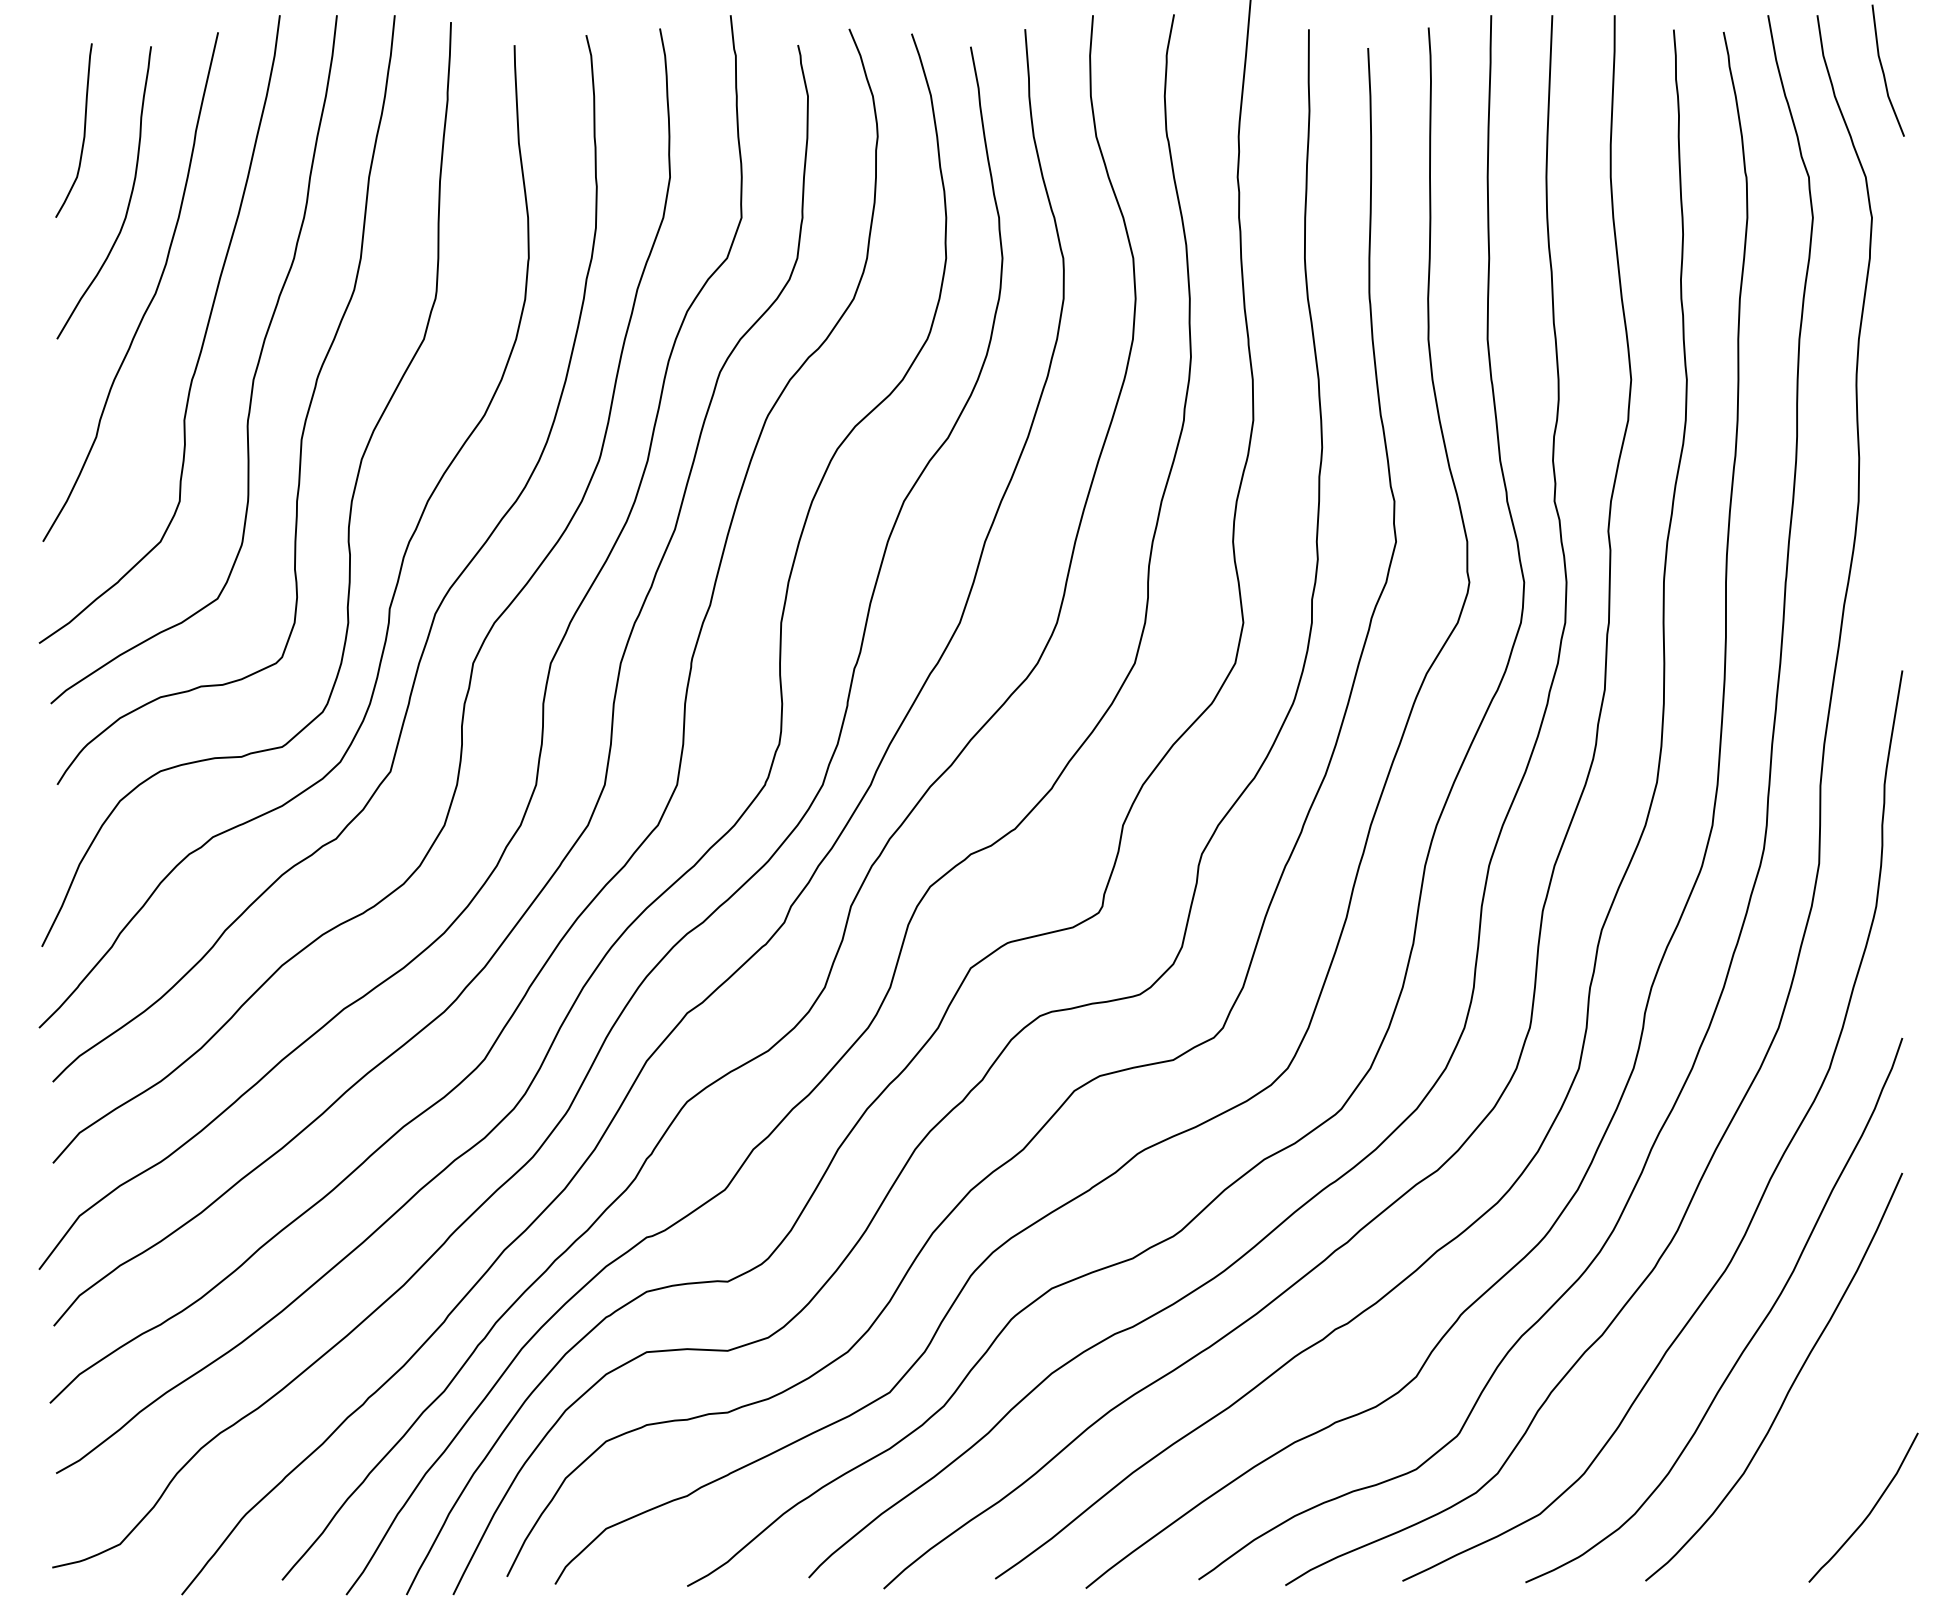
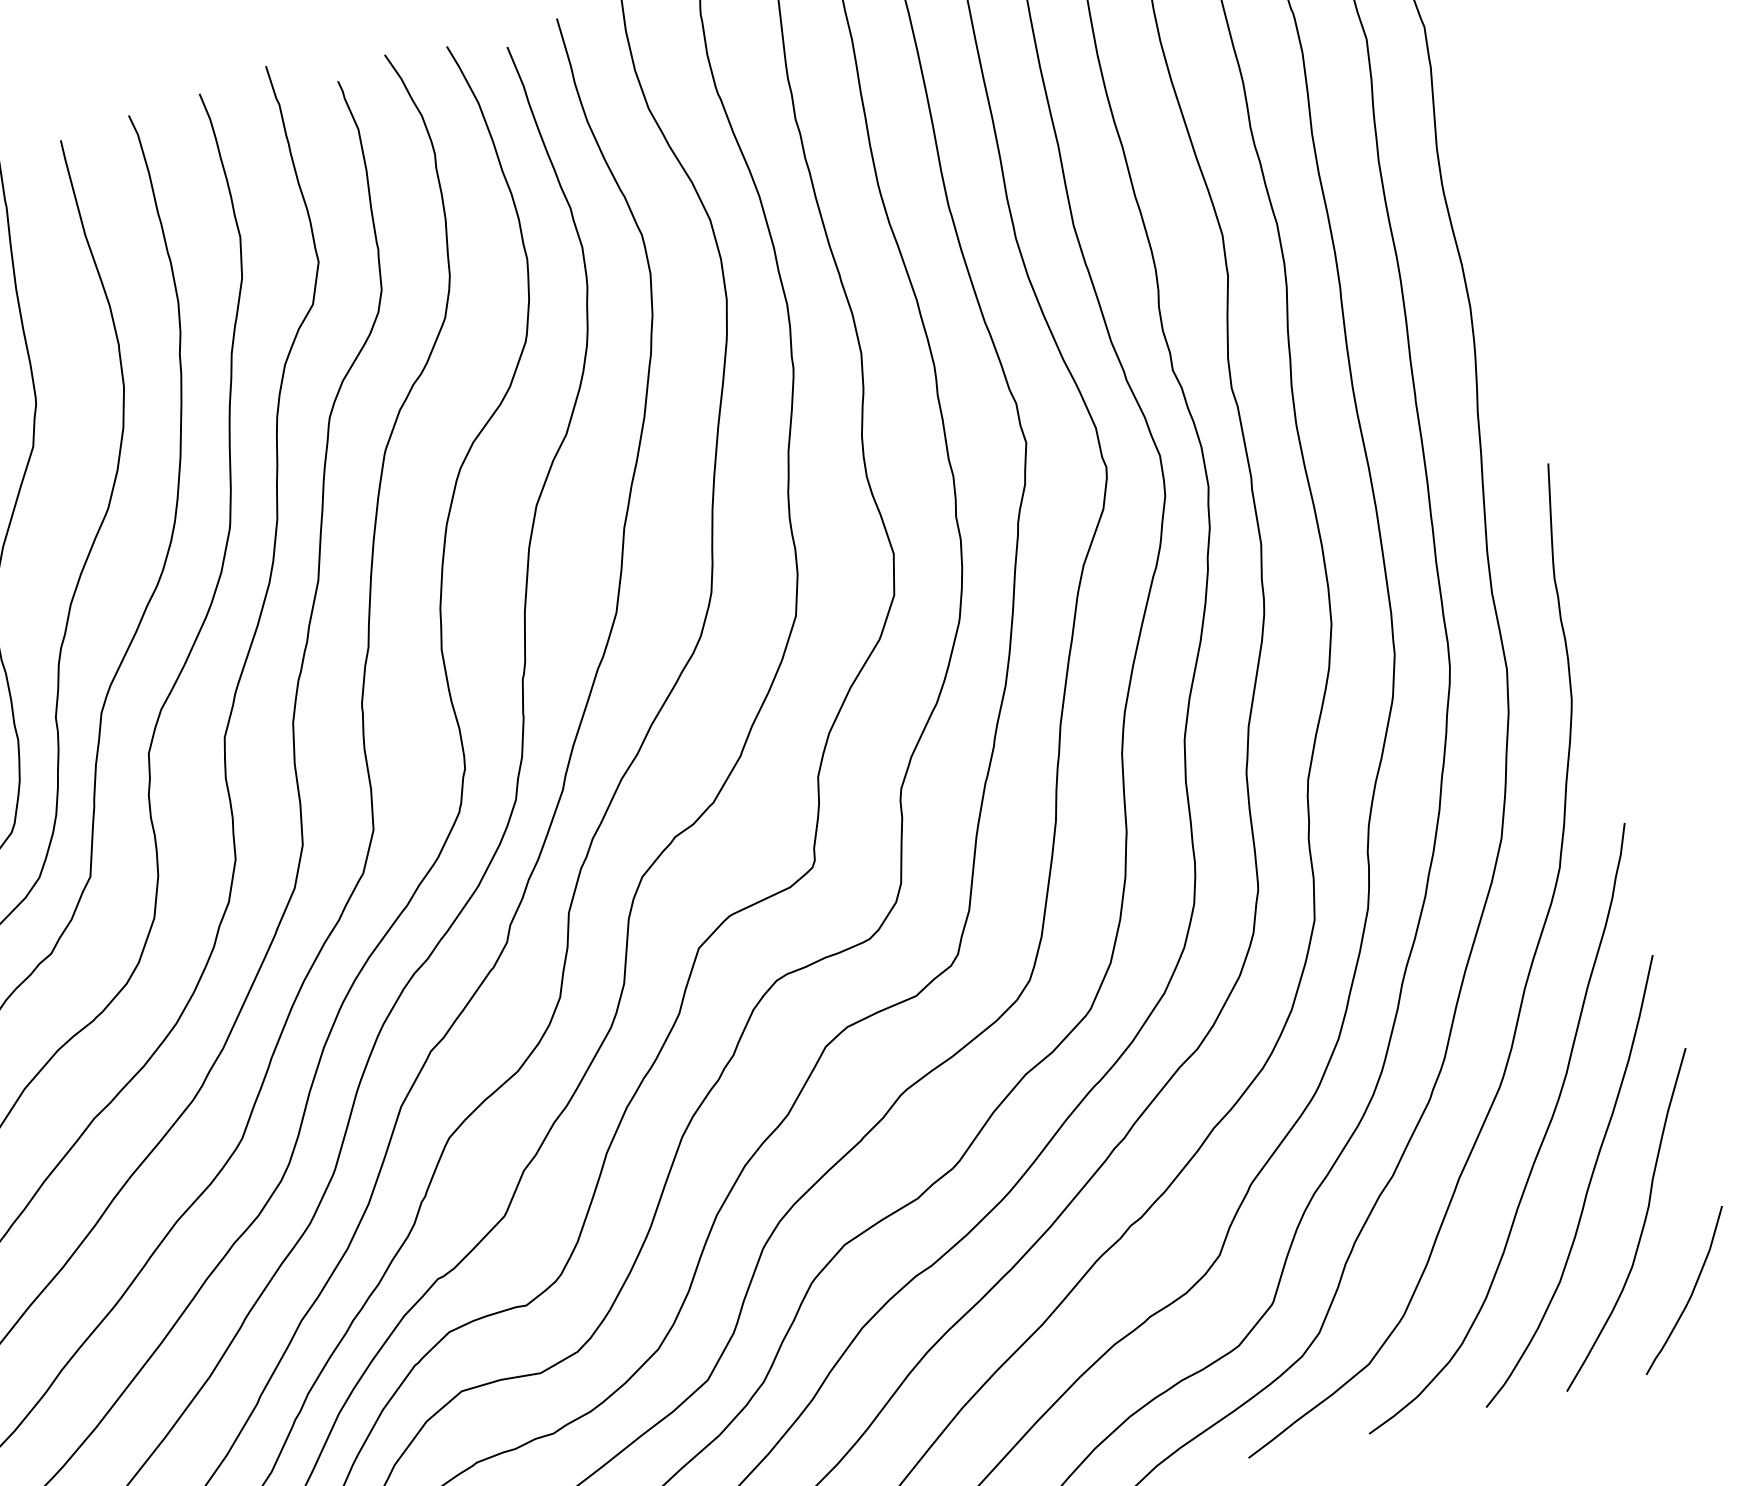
curve: (1837, 1433) -> (1643, 1223), added

